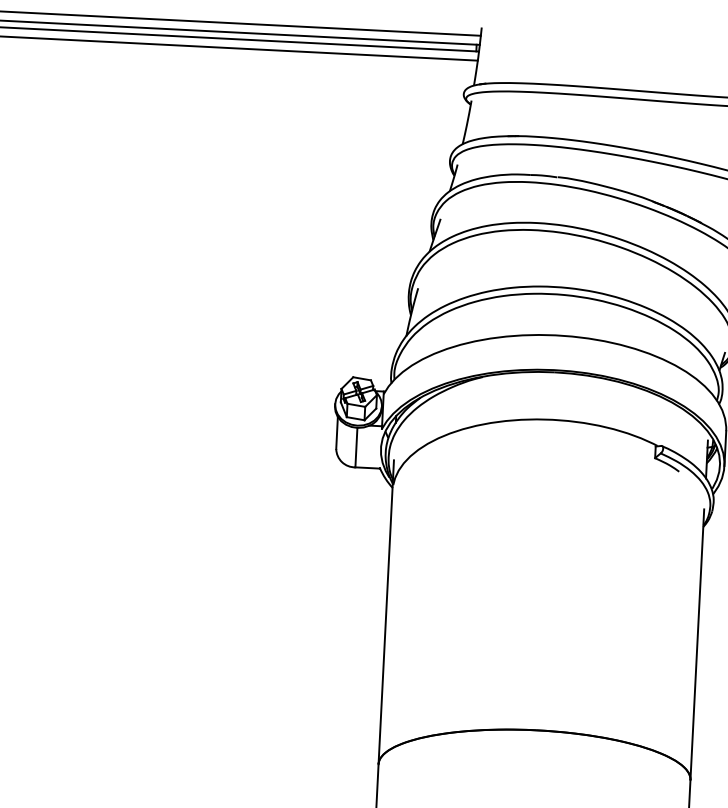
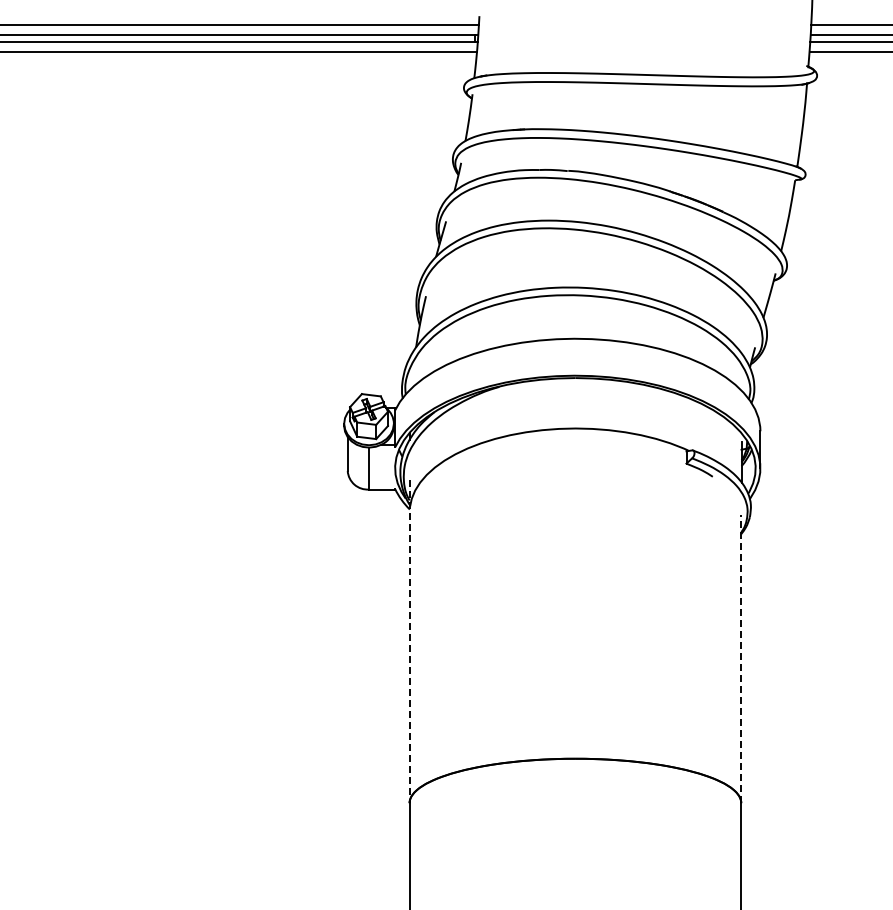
line: (386, 612) -> (409, 641), solid -> dashed
line: (697, 644) -> (741, 659), solid -> dashed

